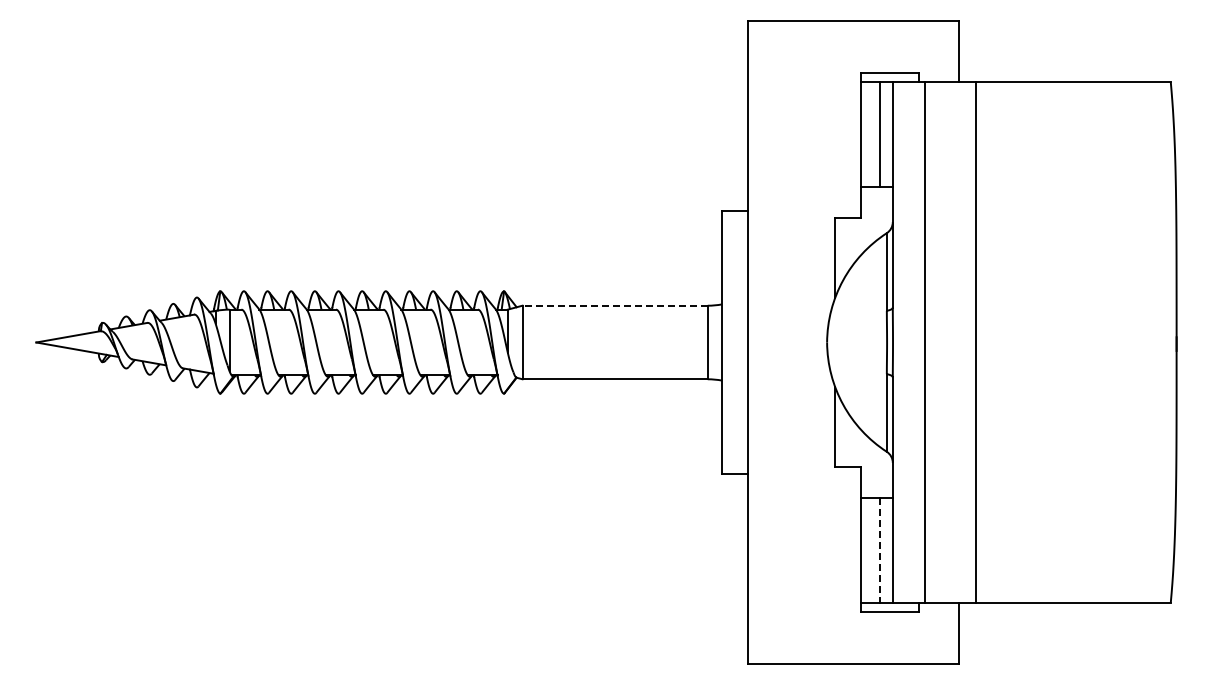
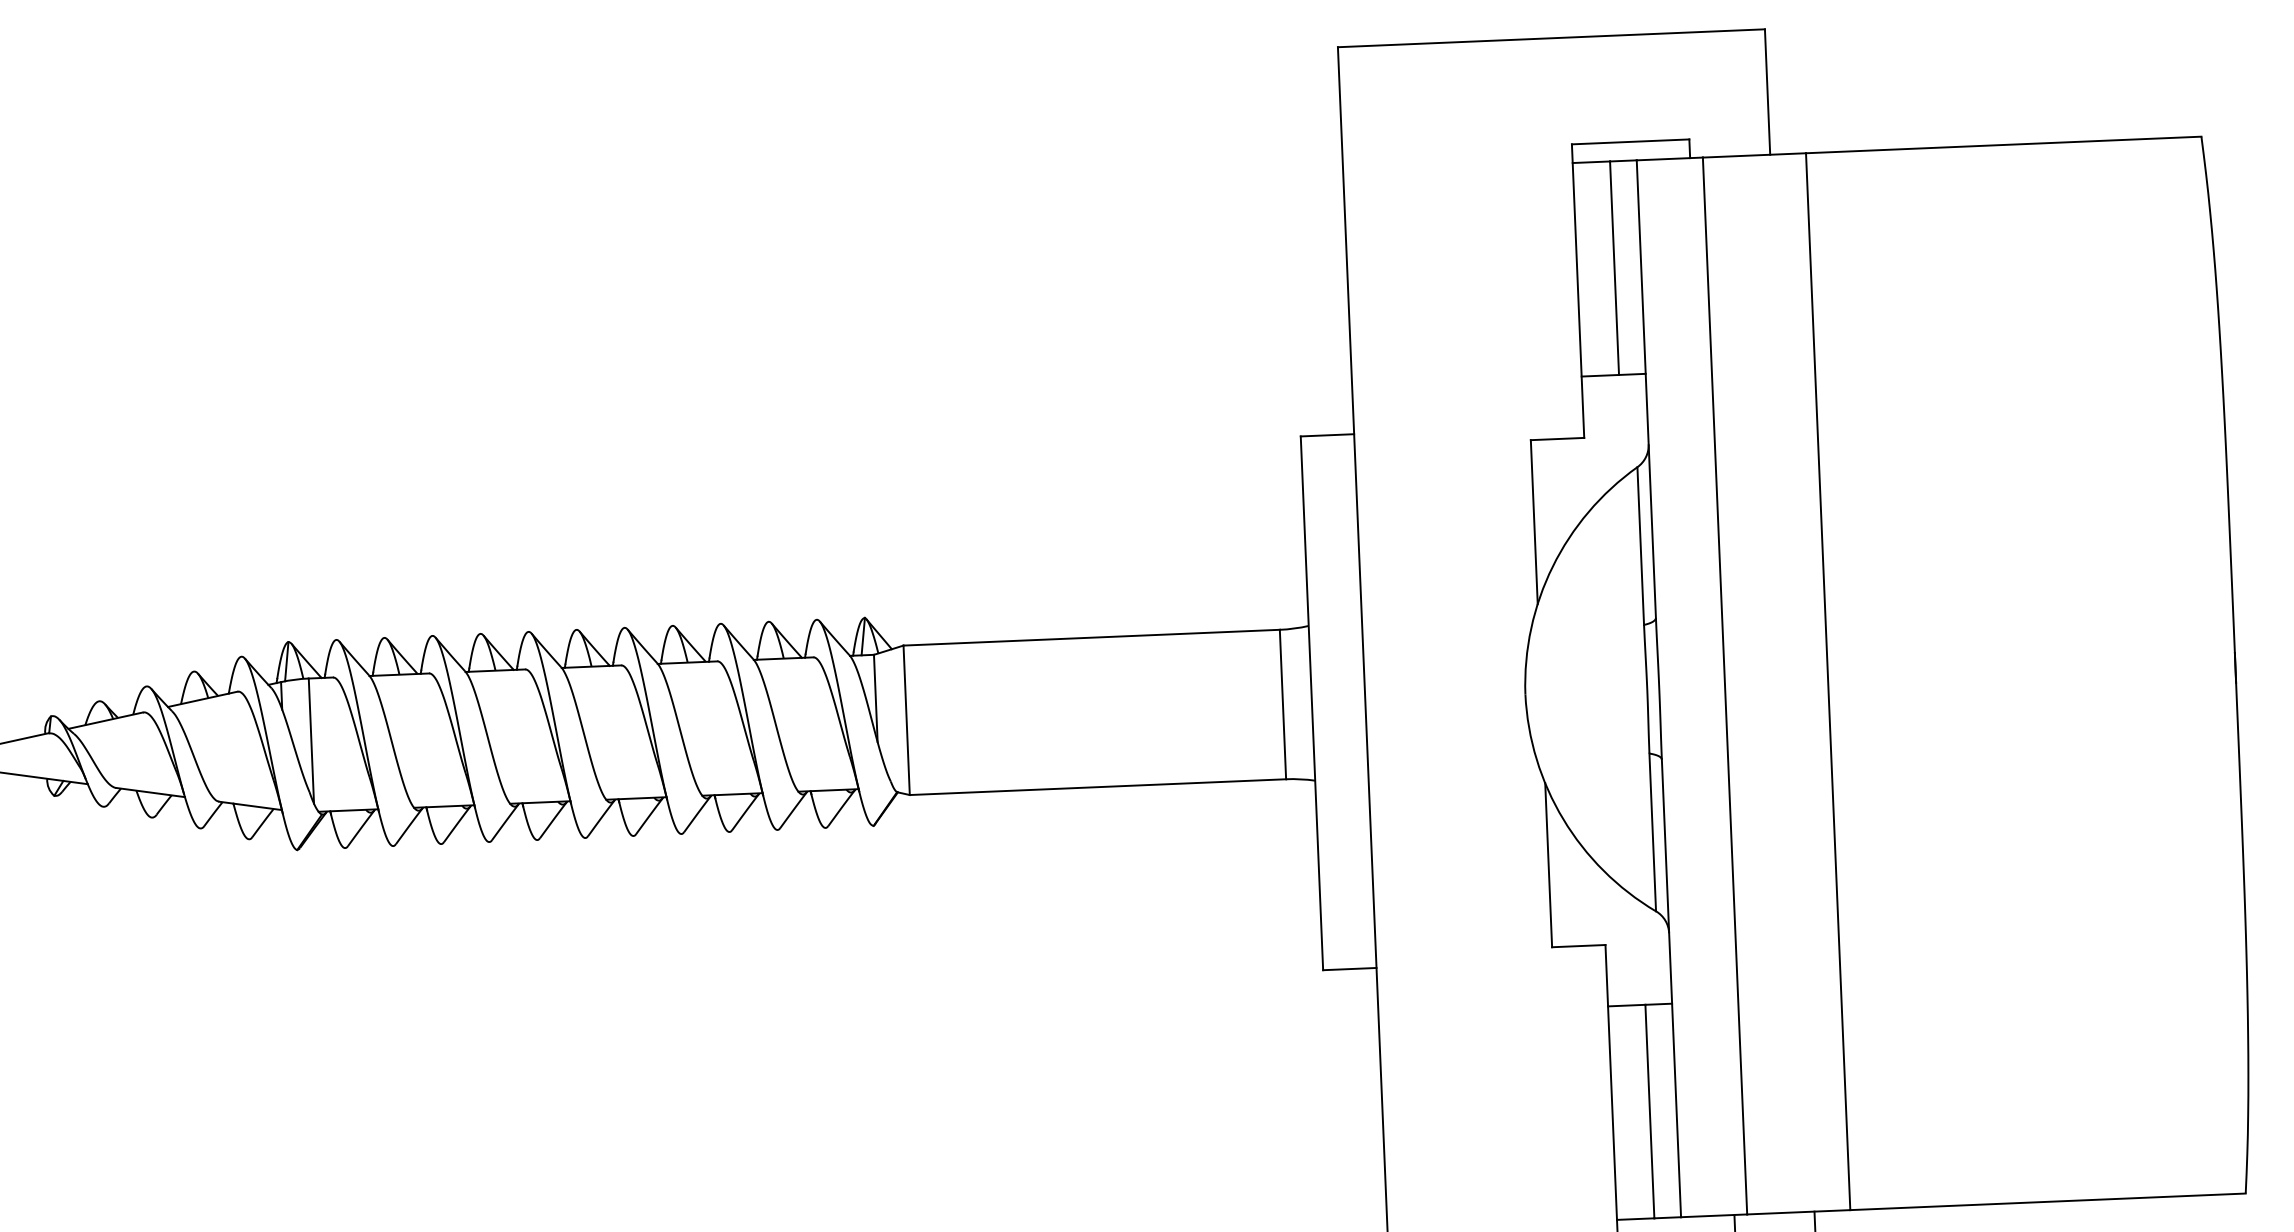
line: (615, 305) -> (1092, 637), dashed -> solid
line: (879, 550) -> (1649, 1112), dashed -> solid

